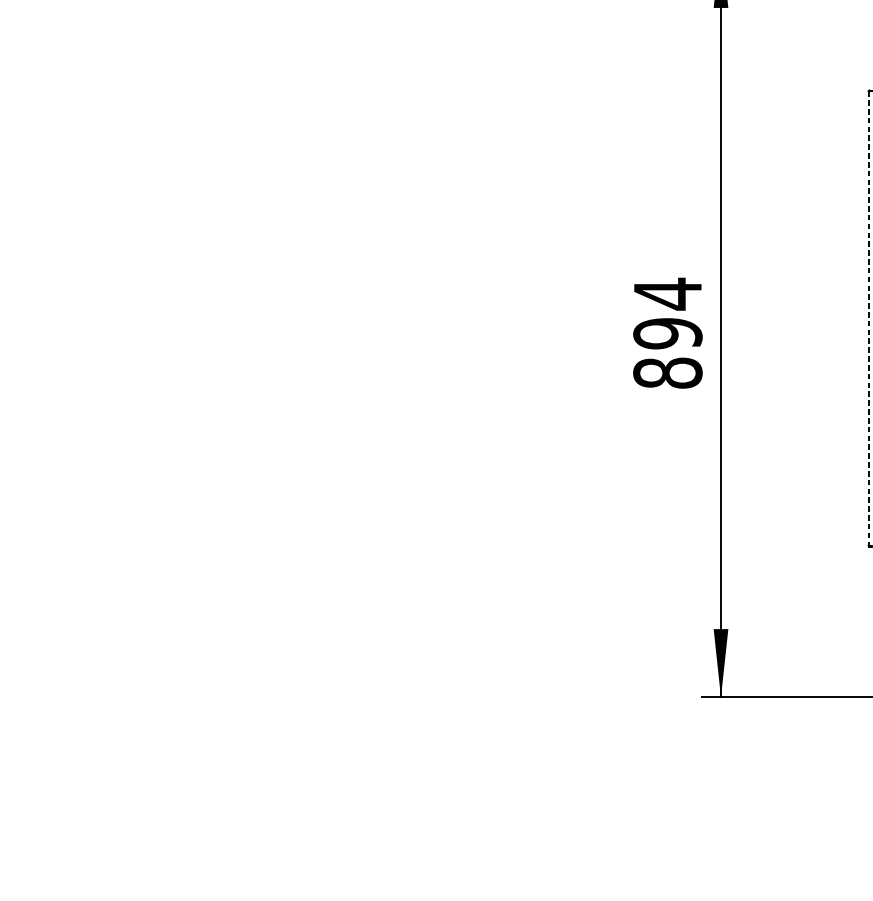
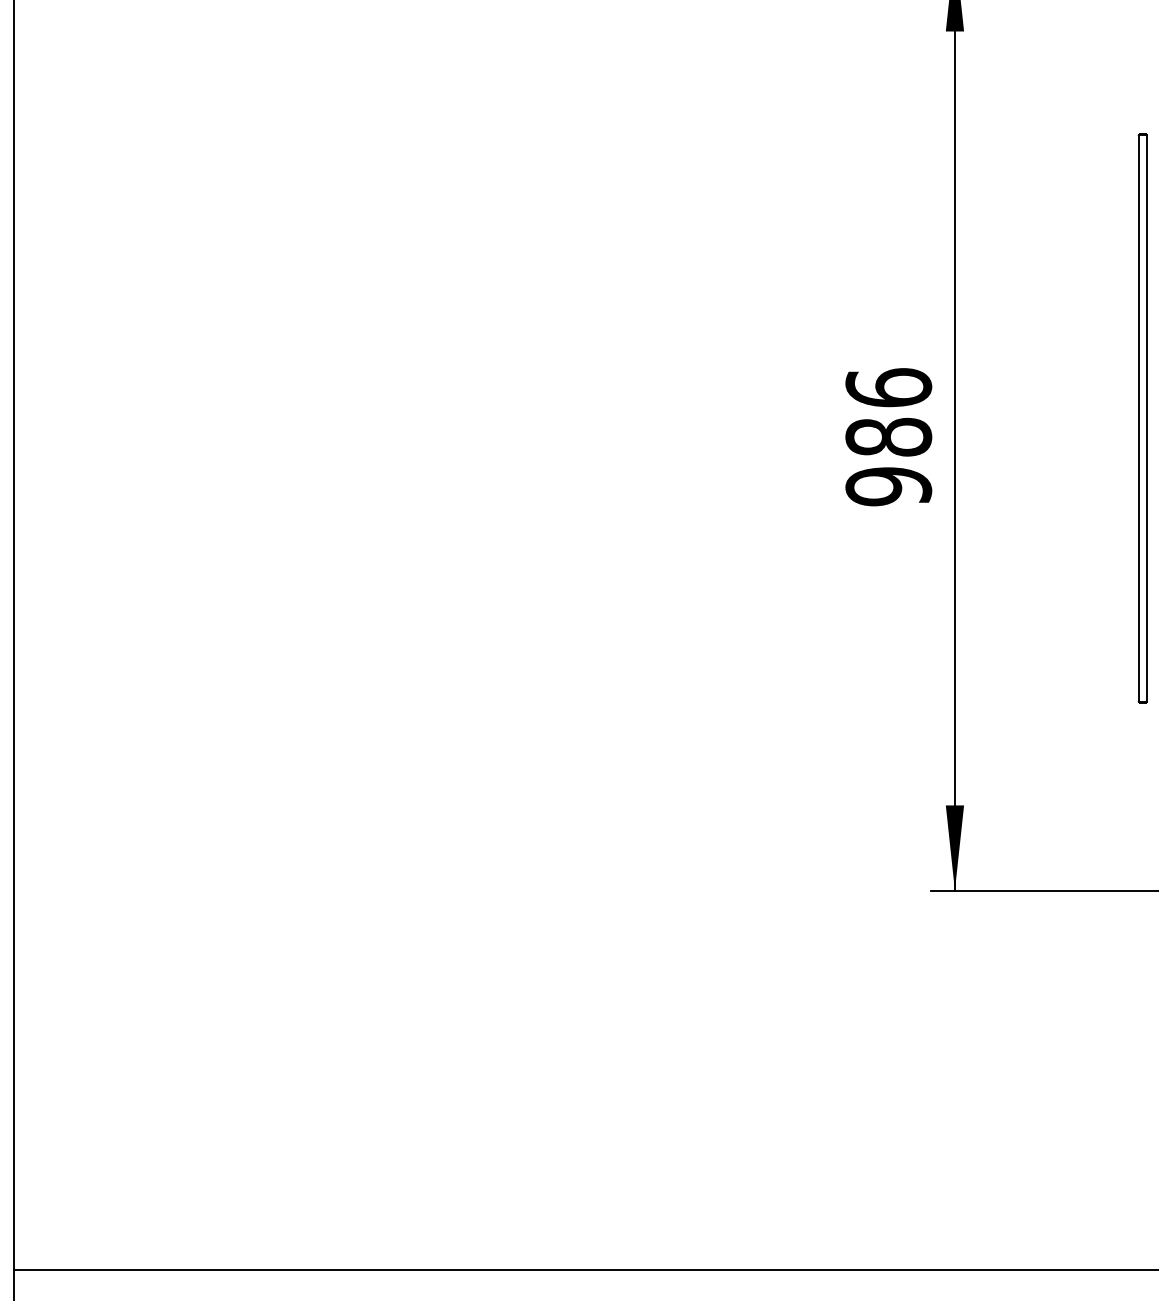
line: (868, 318) -> (1138, 418), dashed -> solid
text: (667, 333) -> (888, 436), 894 -> 986

